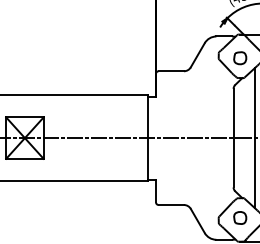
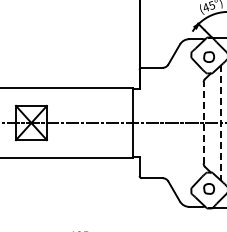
line: (233, 138) -> (203, 123), solid -> dashed
line: (255, 138) -> (221, 123), solid -> dashed

